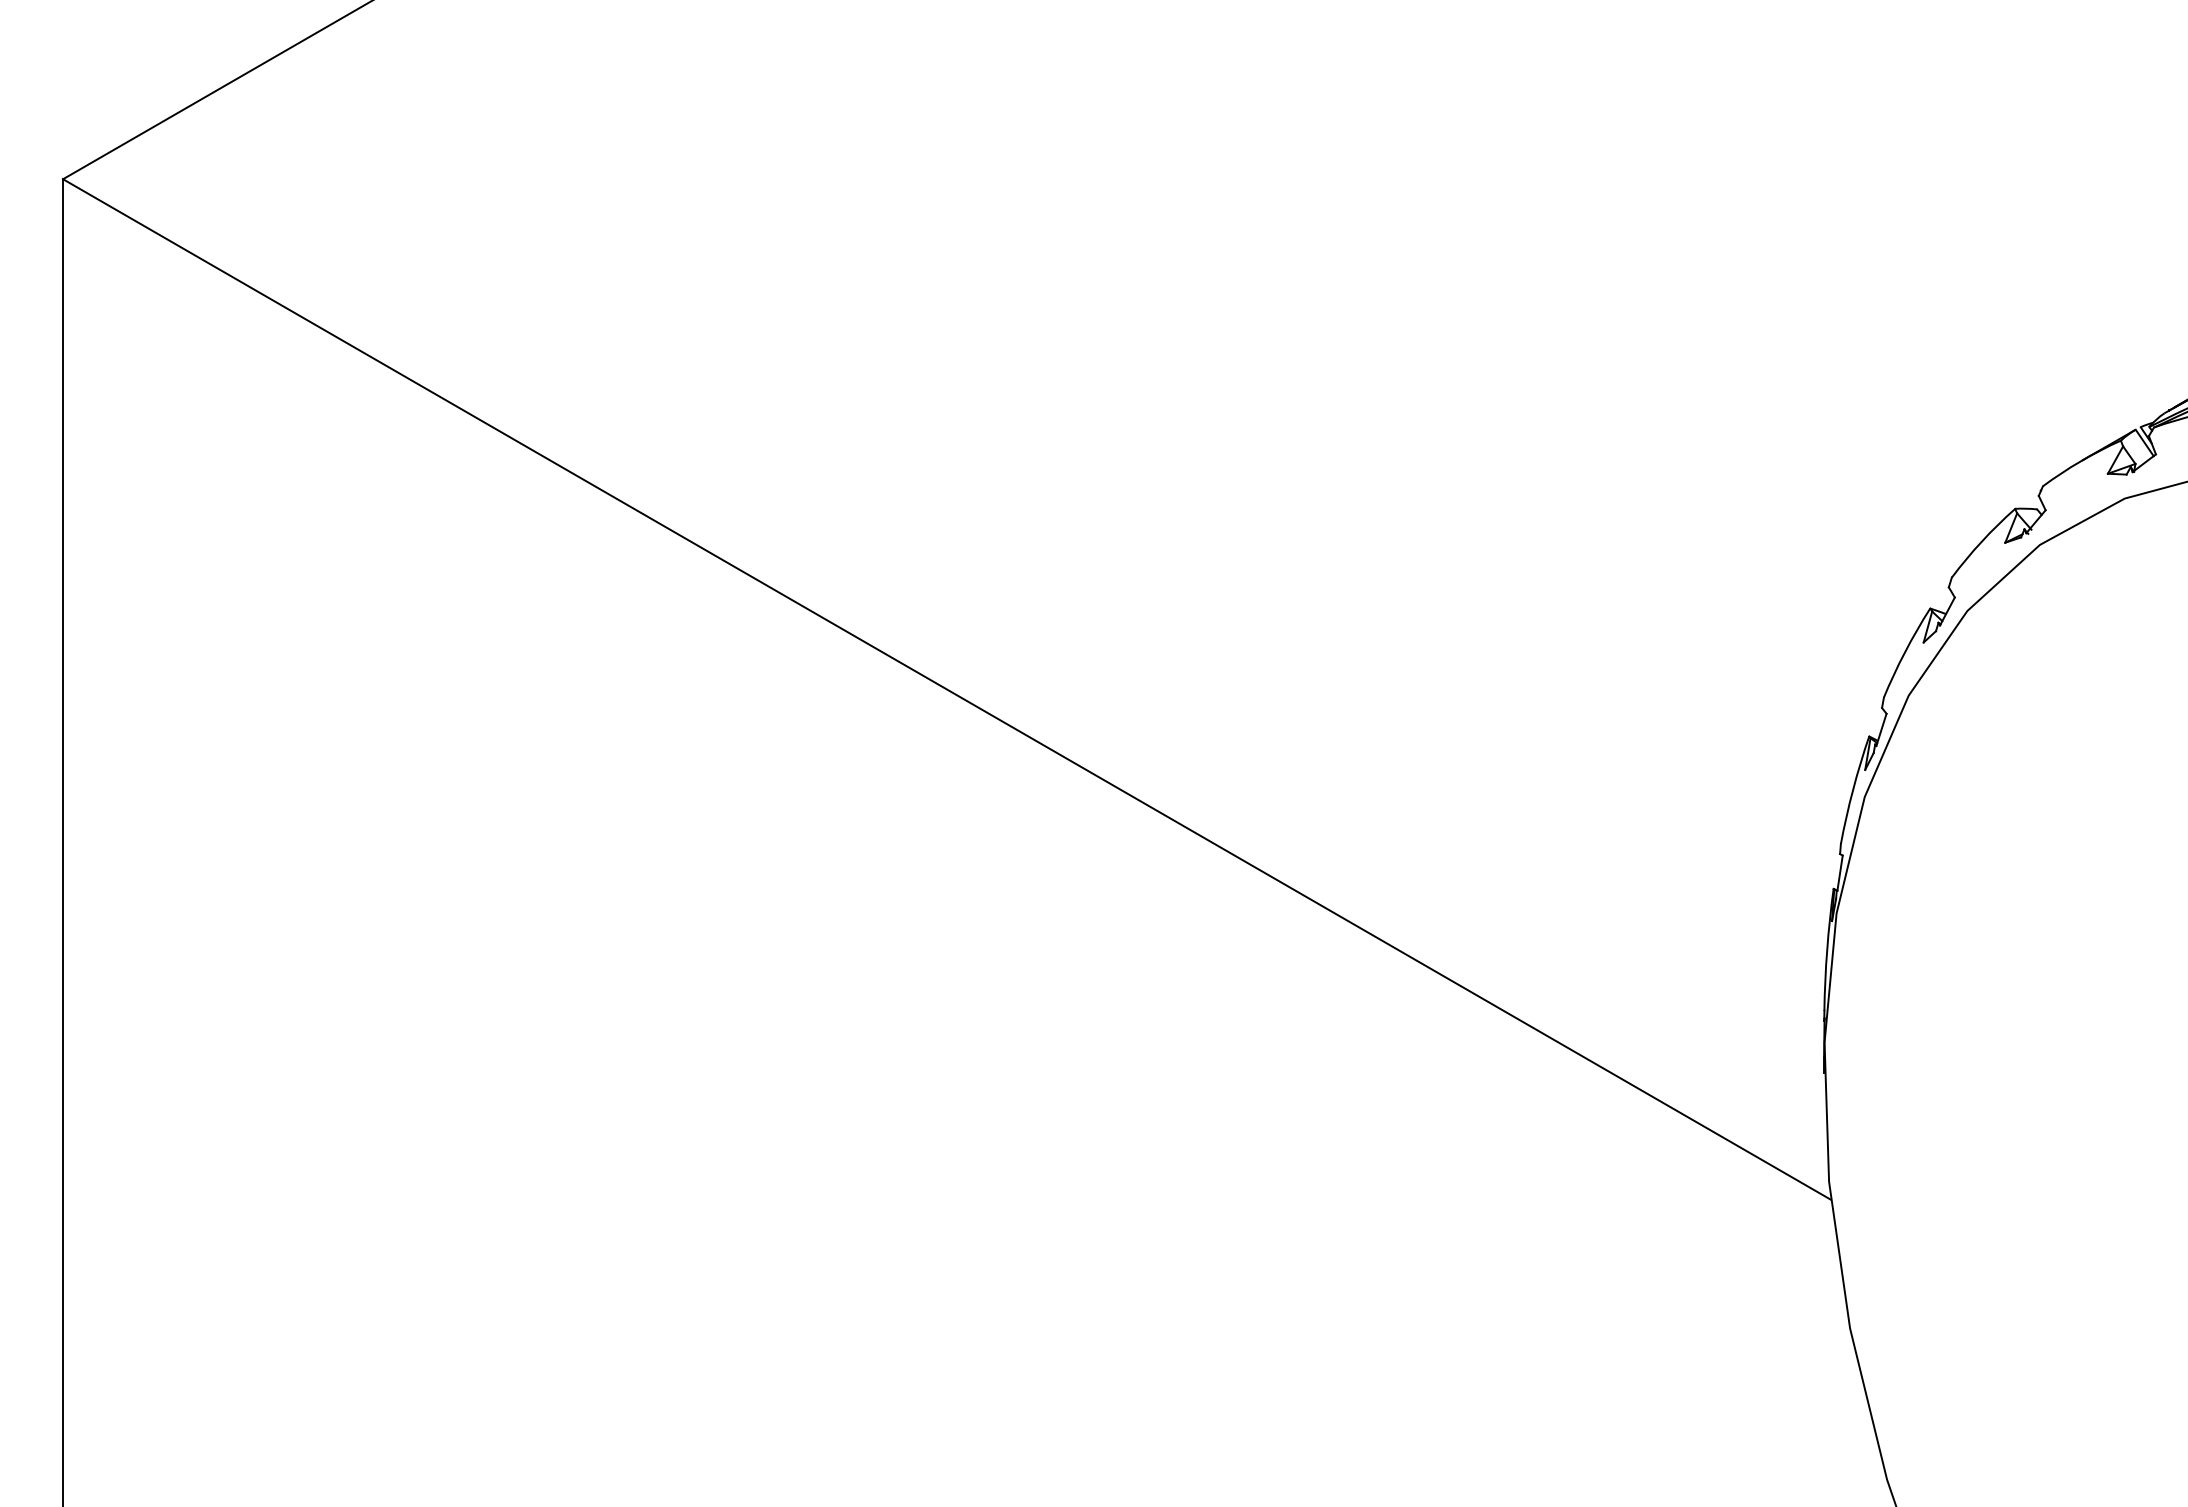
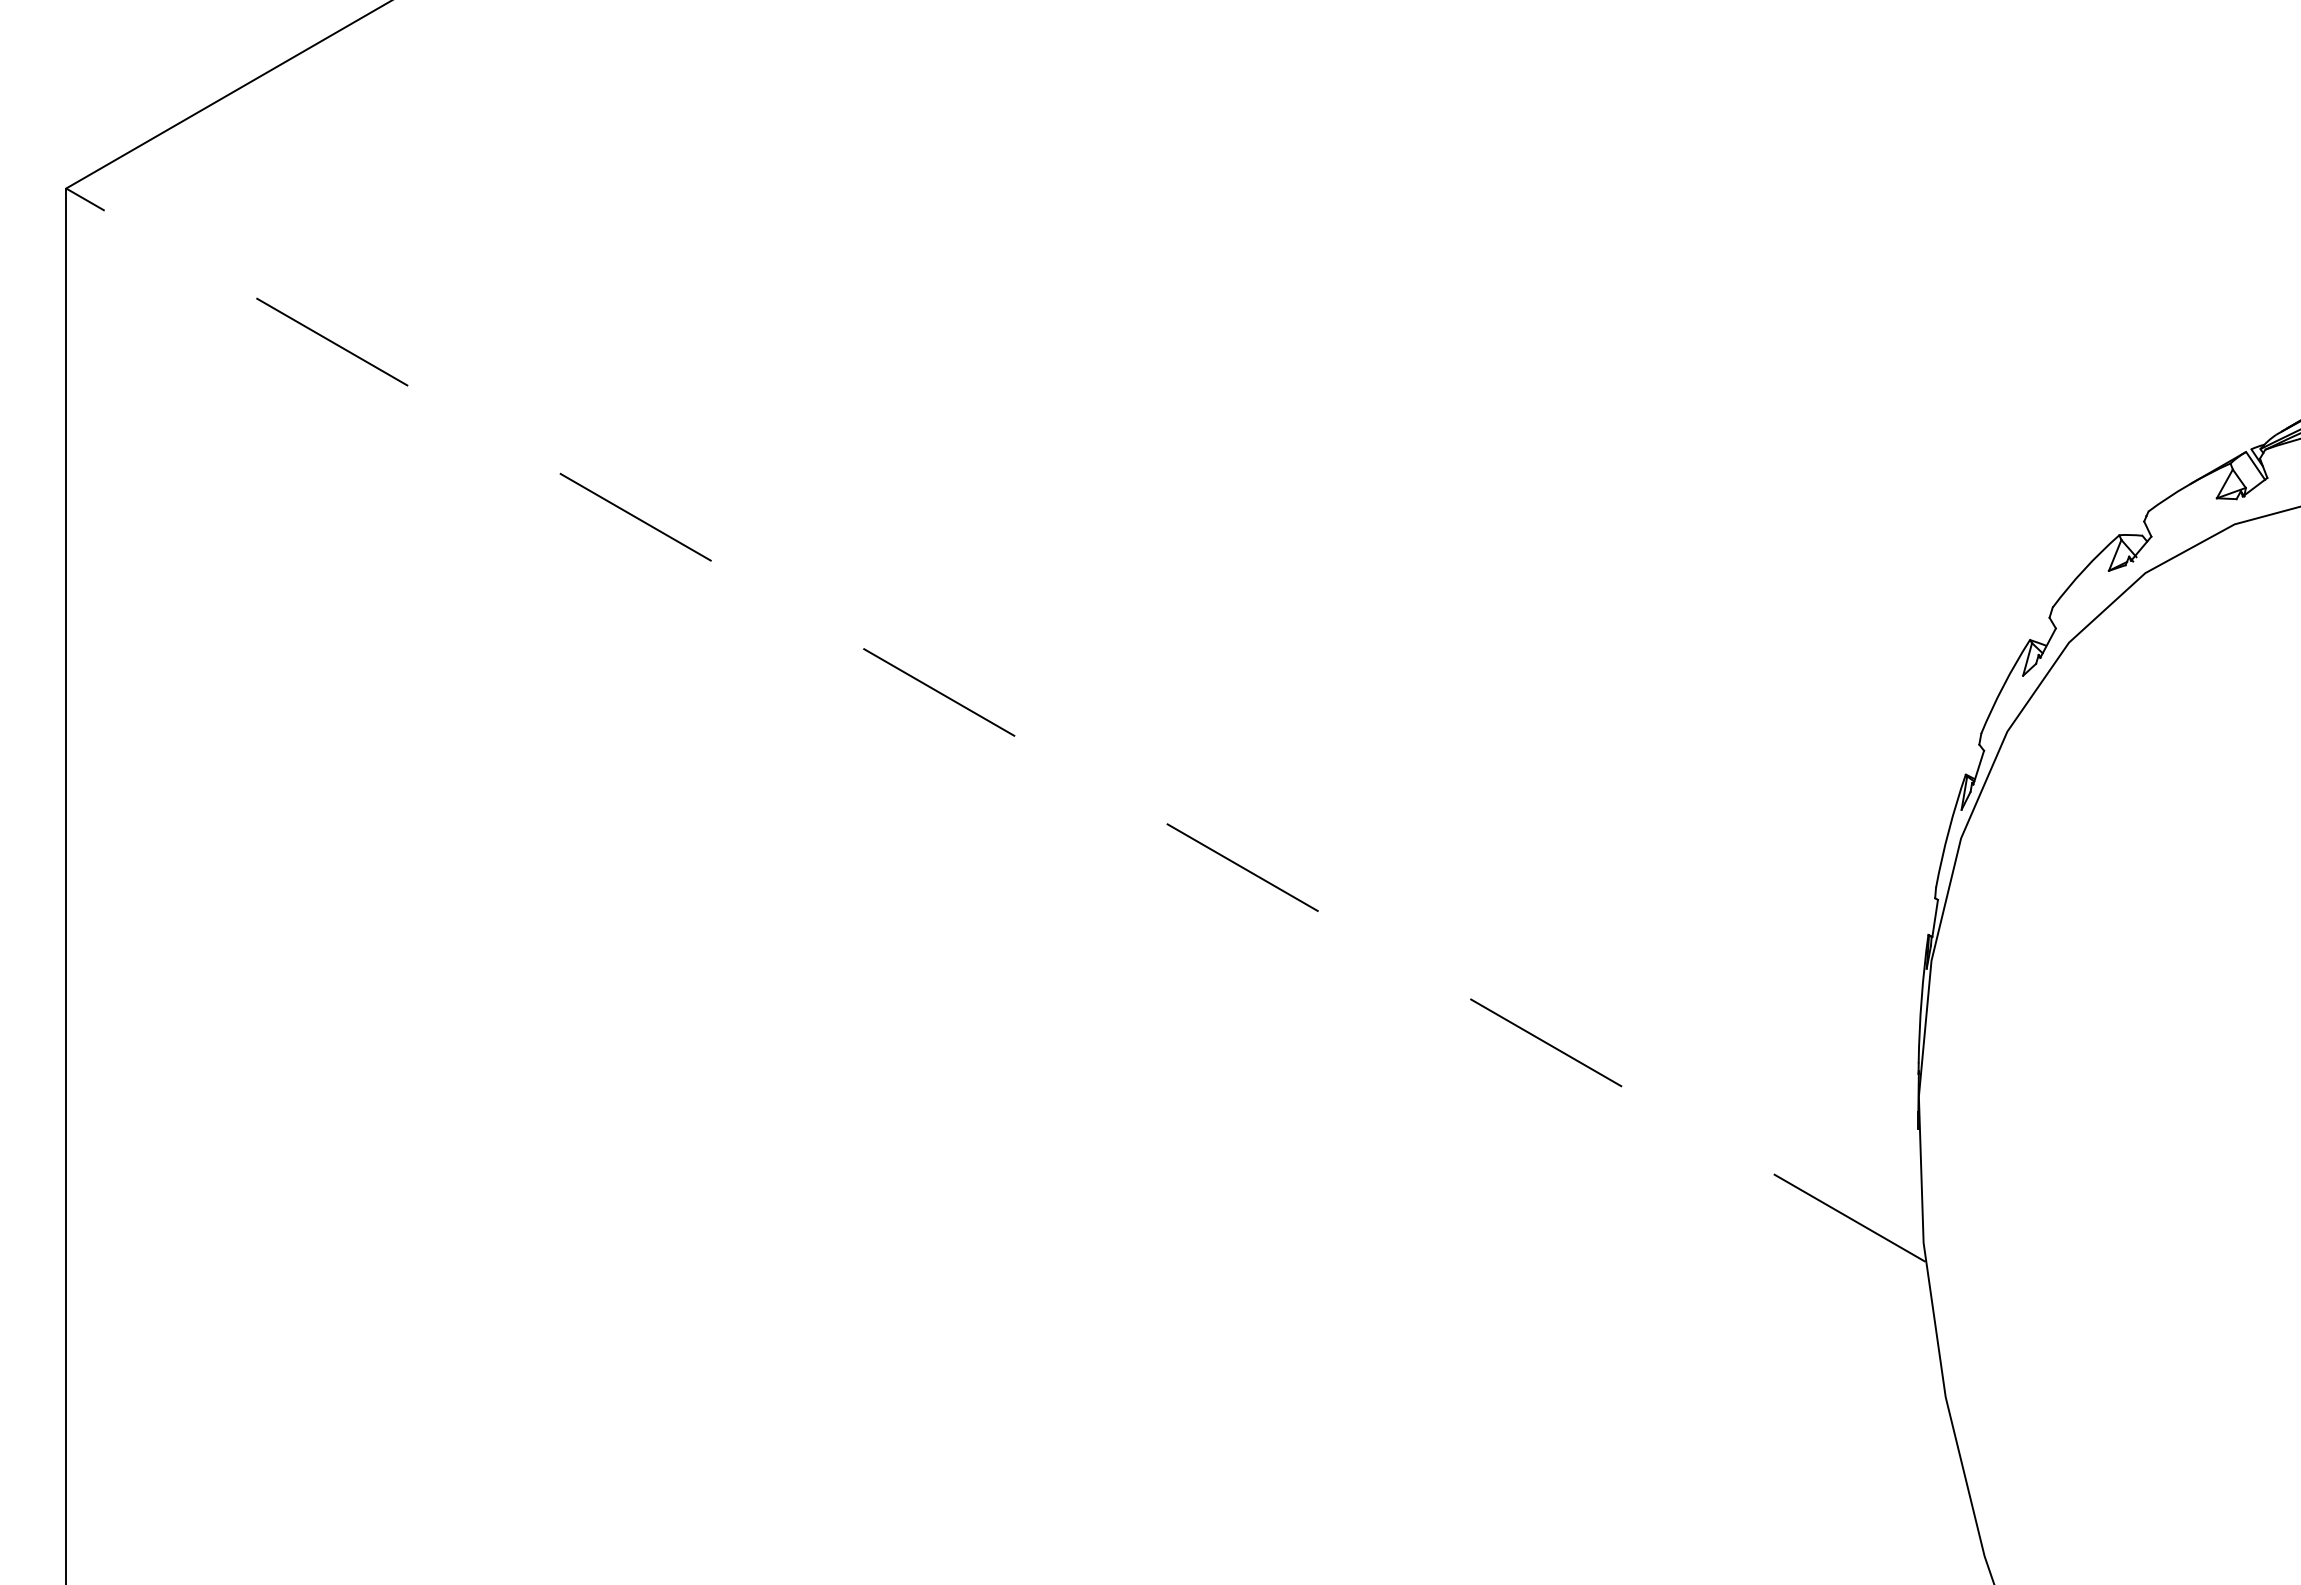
line: (946, 688) -> (995, 724), solid -> dashed

